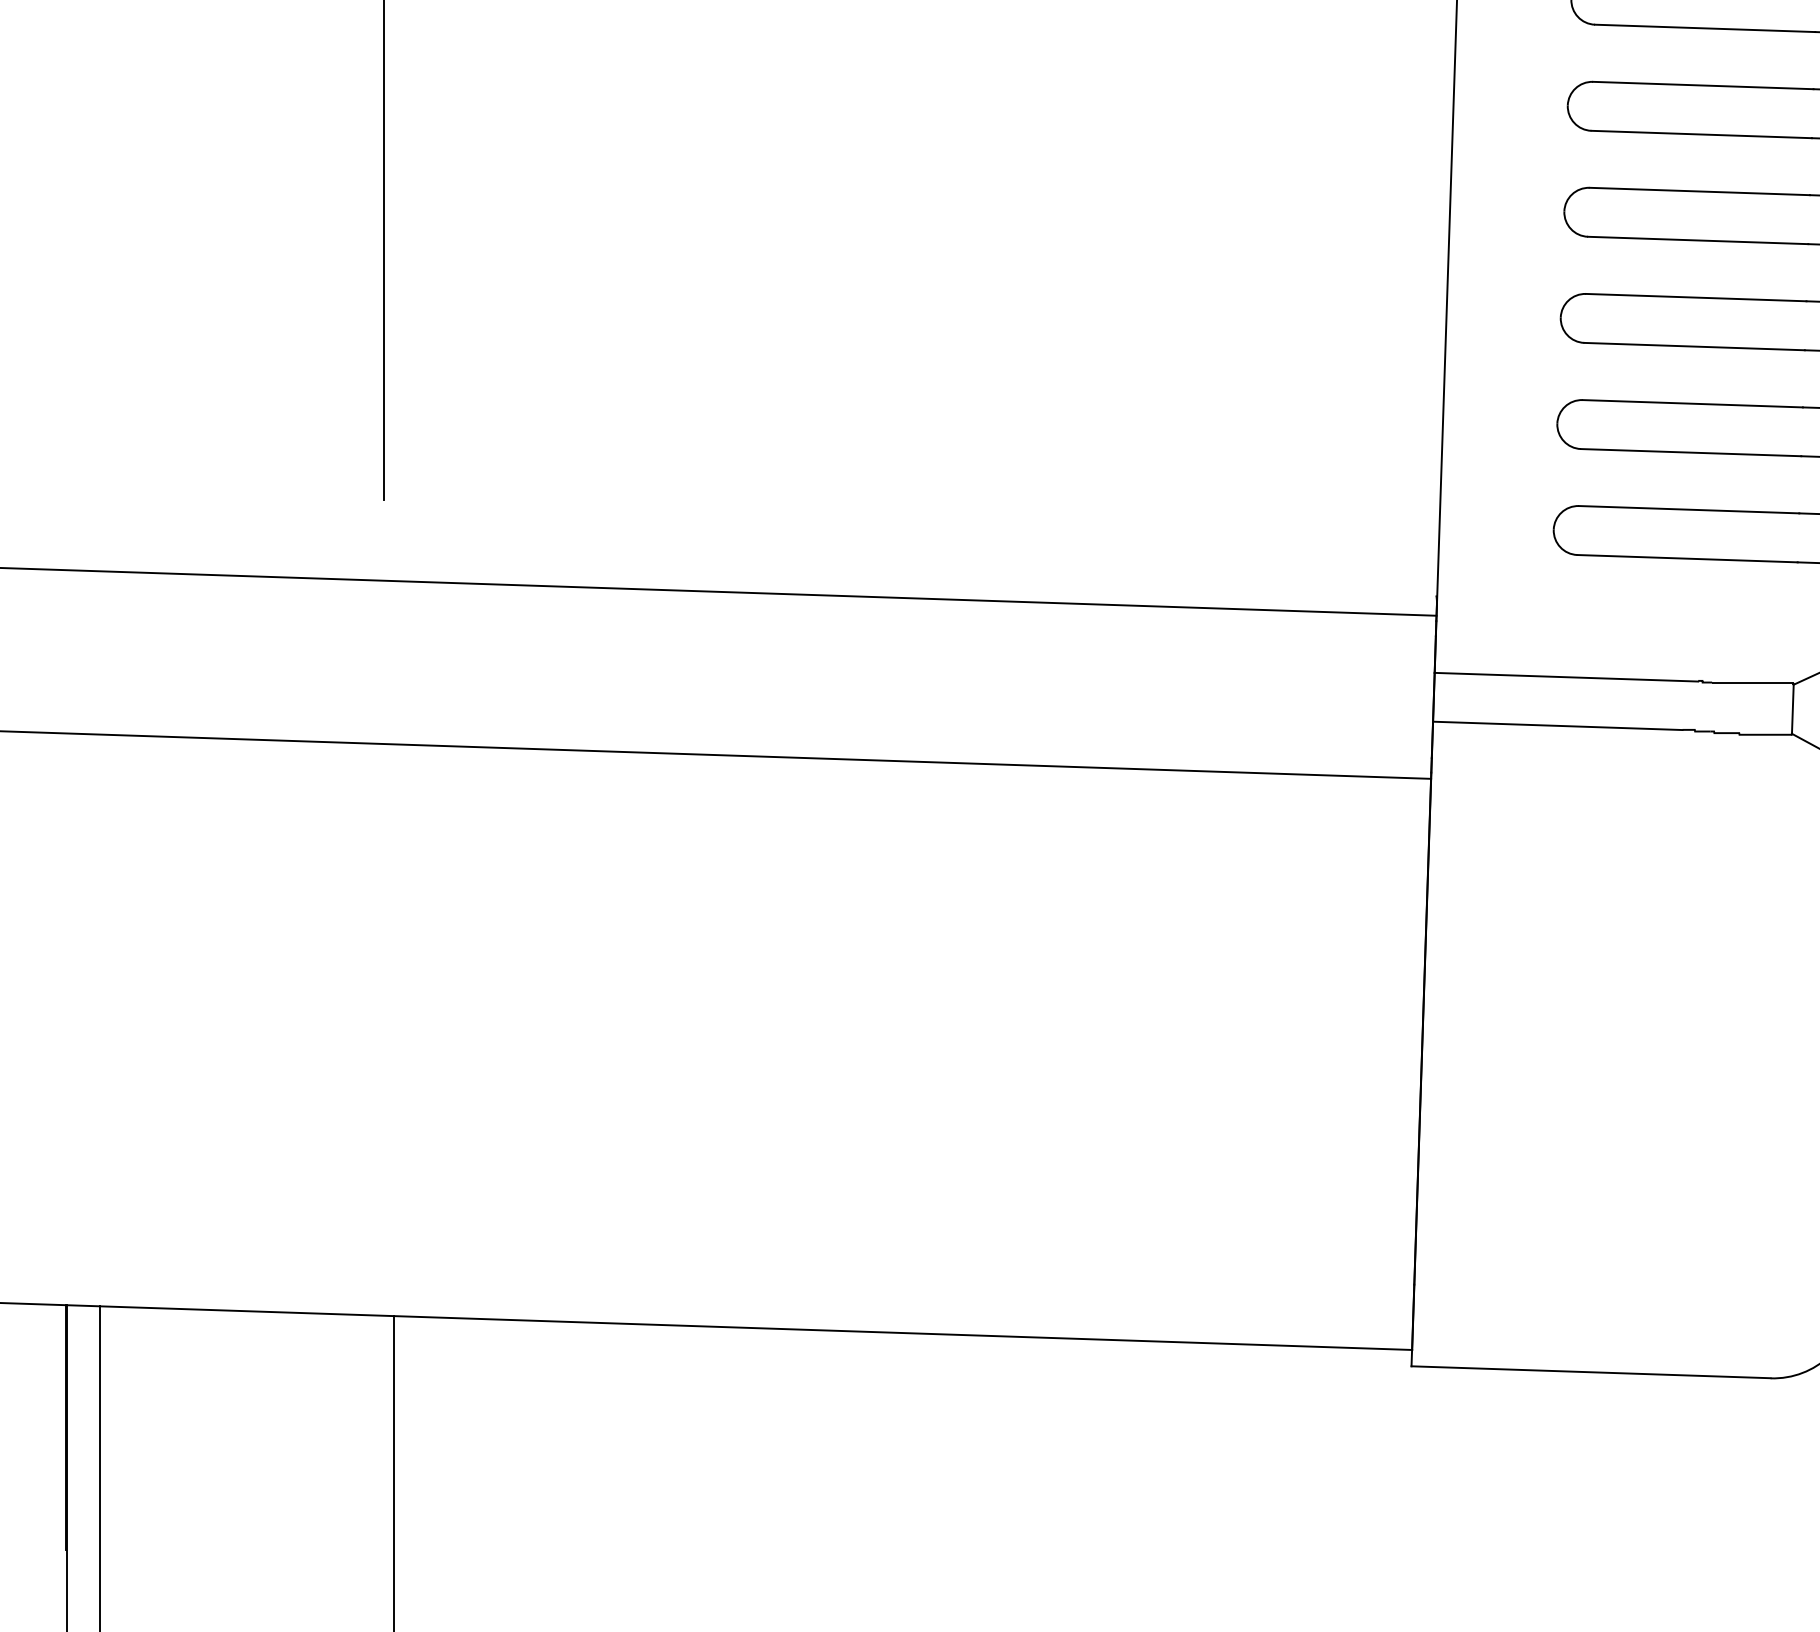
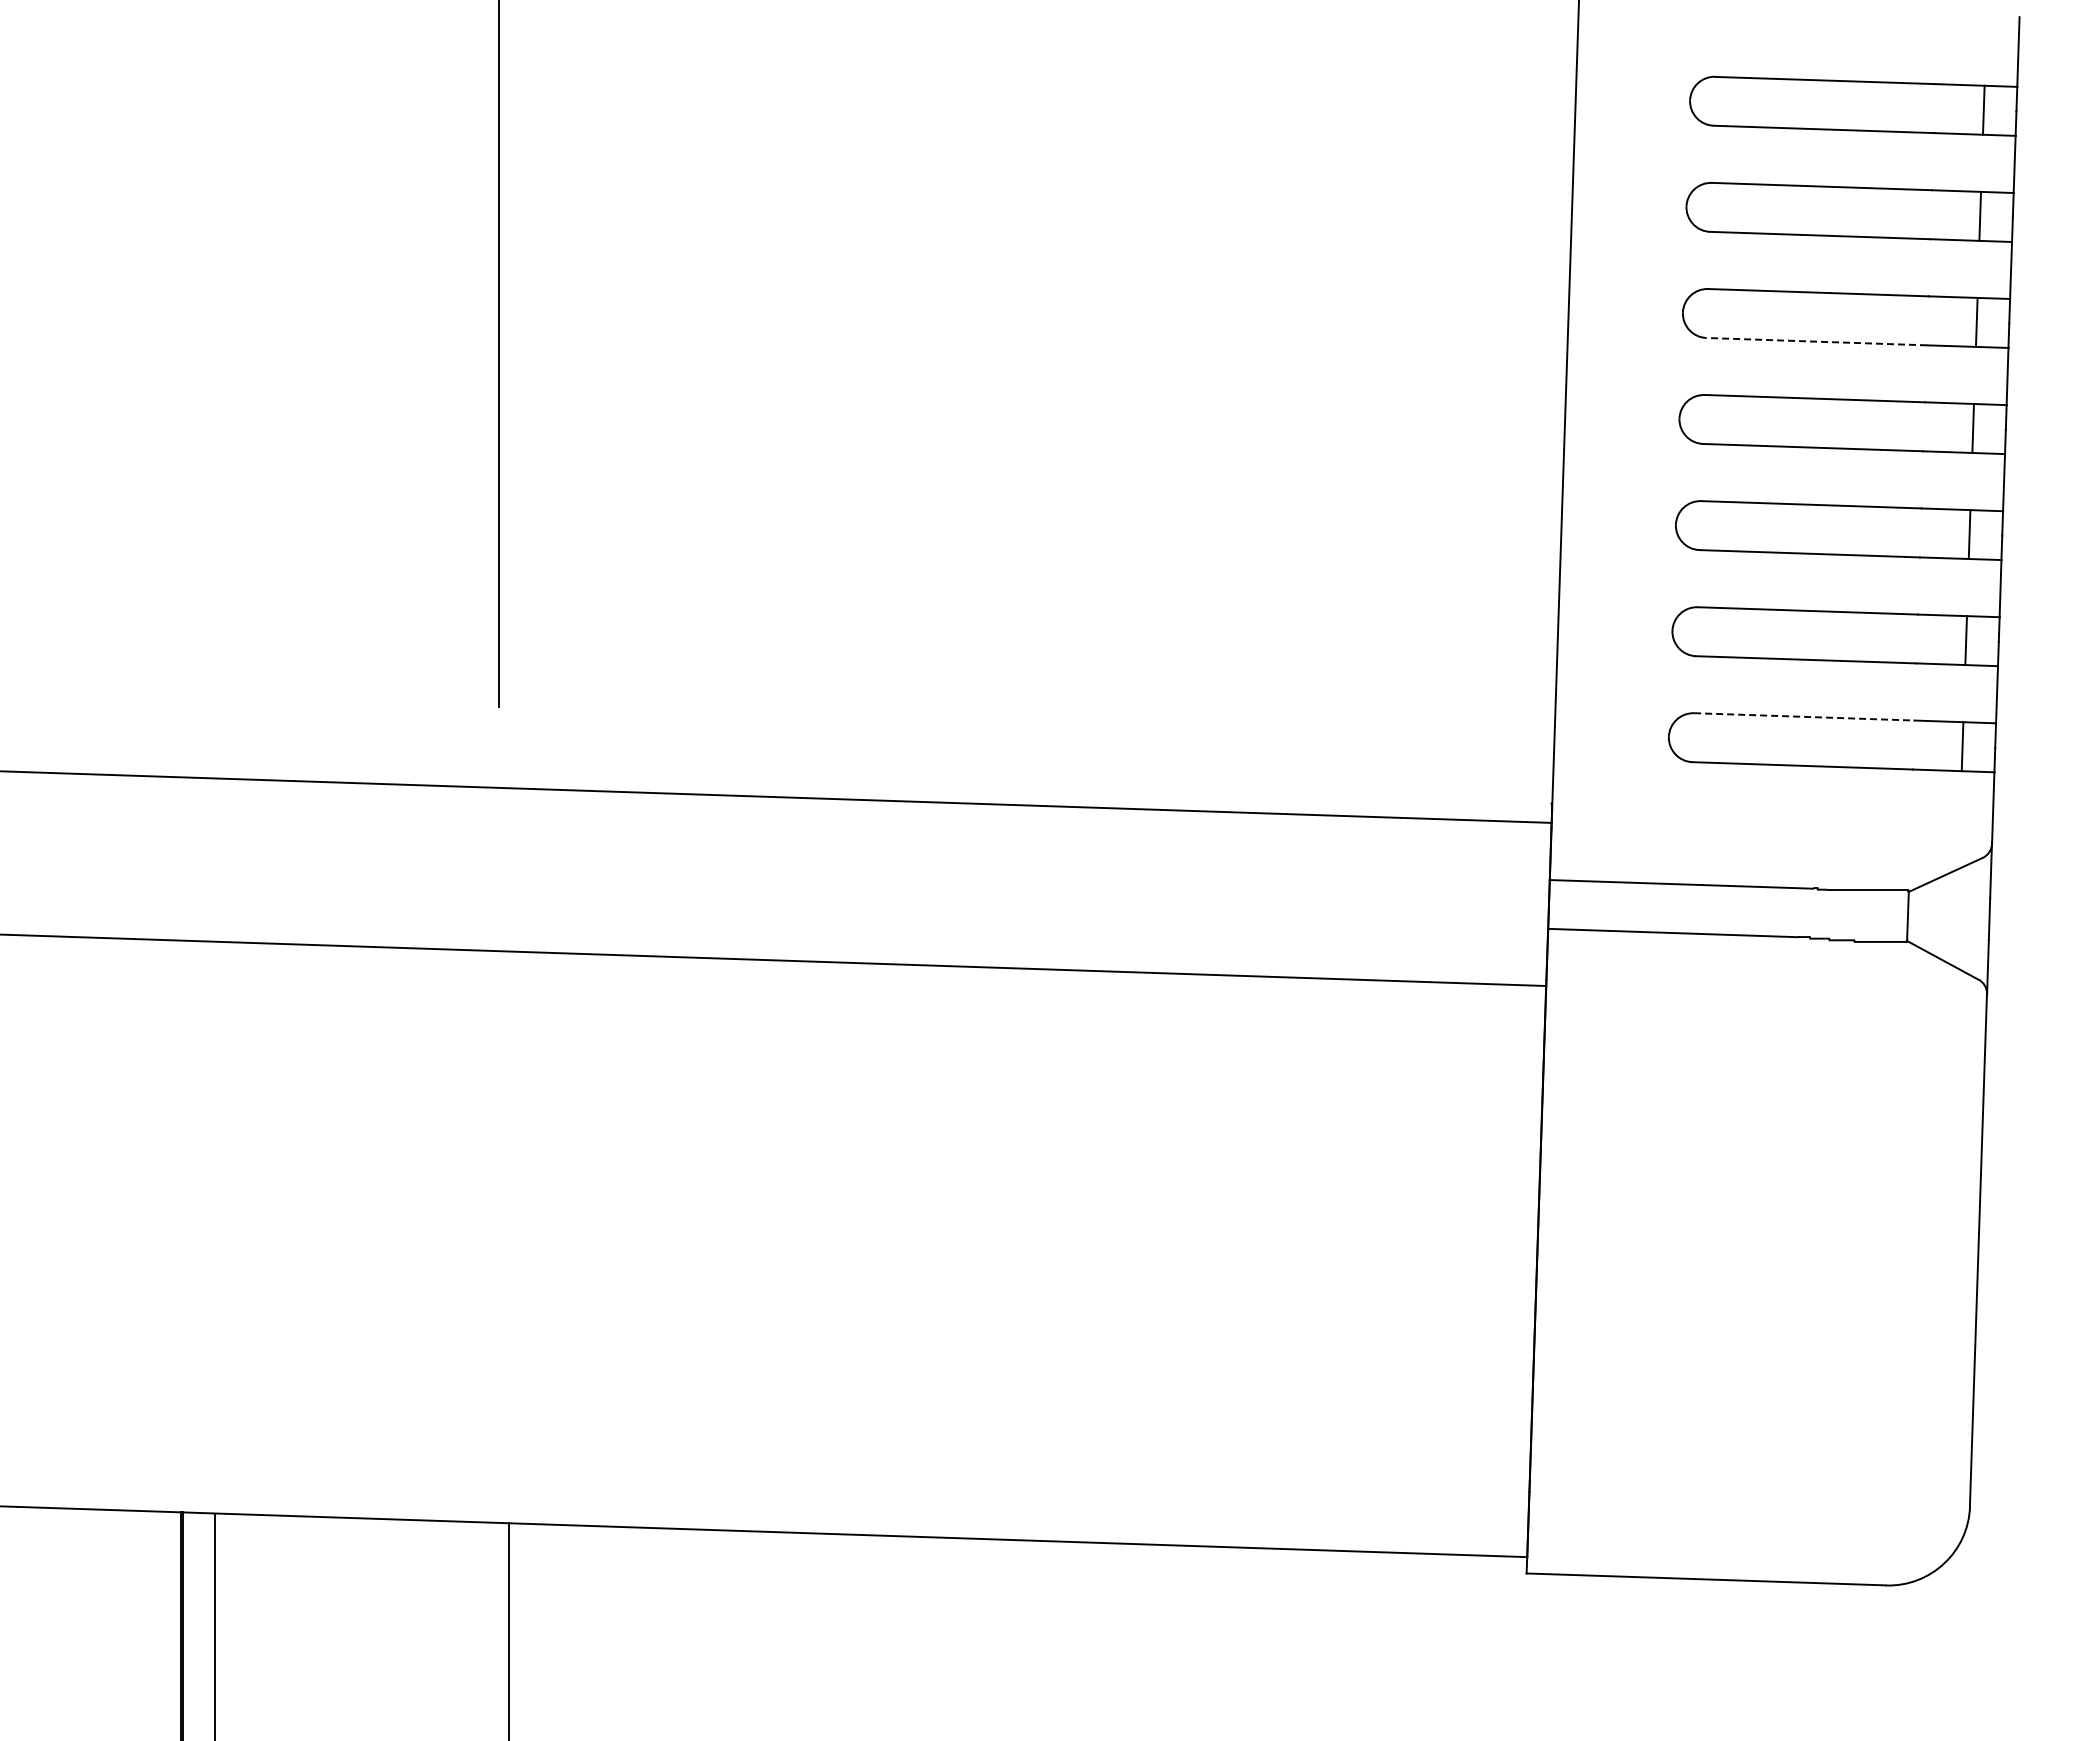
line: (1701, 134) -> (1816, 341), solid -> dashed
line: (1689, 509) -> (1804, 716), solid -> dashed

